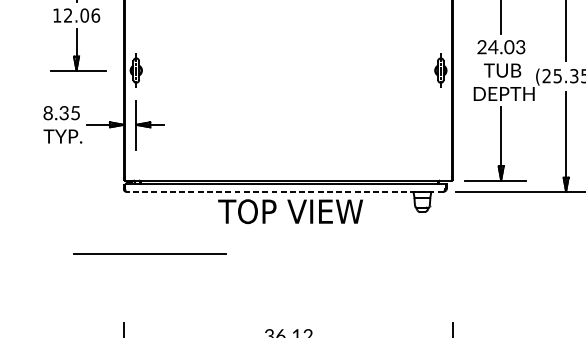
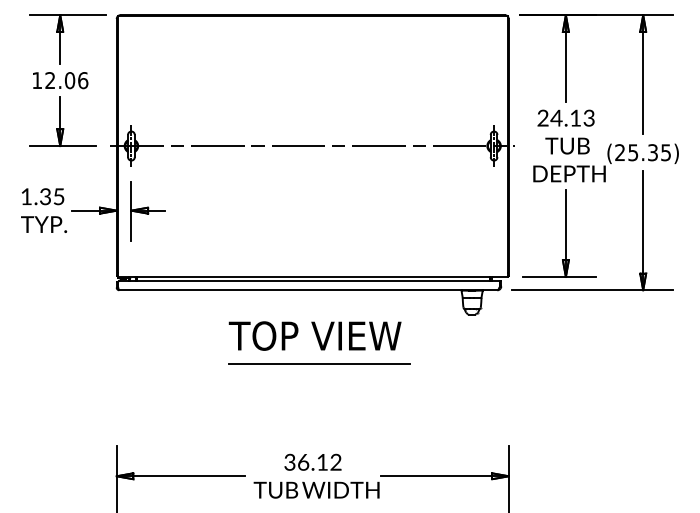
text: (509, 46) -> (575, 117), 24.03 -> 24.13
line: (288, 70) -> (312, 146), added
text: (48, 112) -> (26, 196), 8.35 -> 1.35
line: (284, 191) -> (307, 290), dashed -> solid
text: (290, 211) -> (314, 335), moved
line: (149, 253) -> (319, 363), moved

